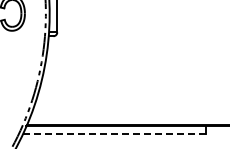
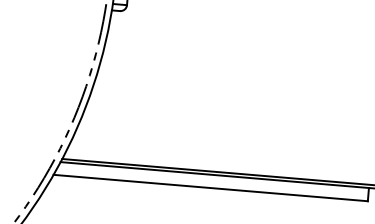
line: (114, 134) -> (210, 188), dashed -> solid

